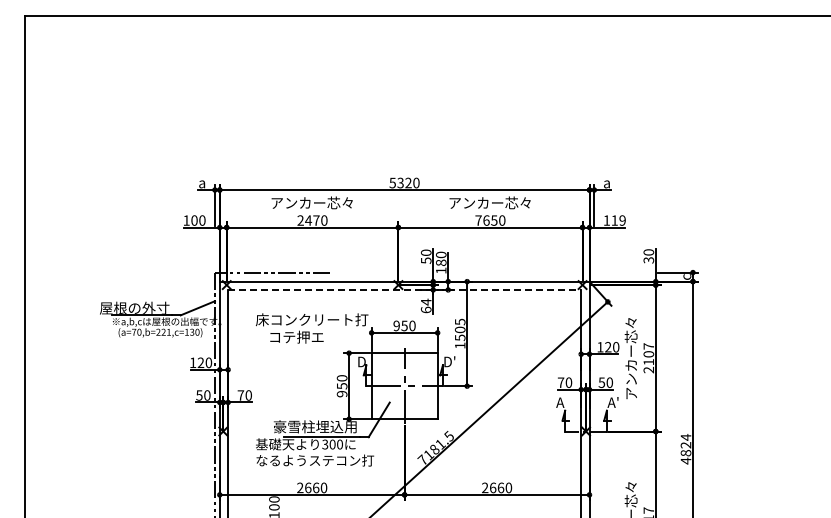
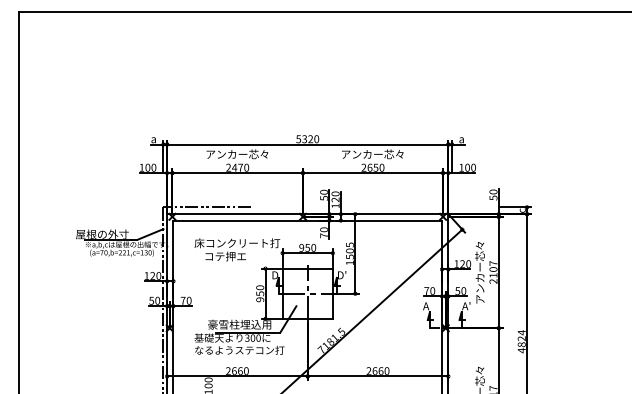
text: (478, 220) -> (363, 167), 7650 -> 2650
text: (618, 220) -> (470, 167), 119 -> 100
text: (648, 260) -> (493, 198), 30 -> 50
text: (441, 262) -> (335, 199), 180 -> 120
line: (404, 289) -> (307, 220), dashed -> solid
text: (425, 305) -> (323, 232), 64 -> 70

